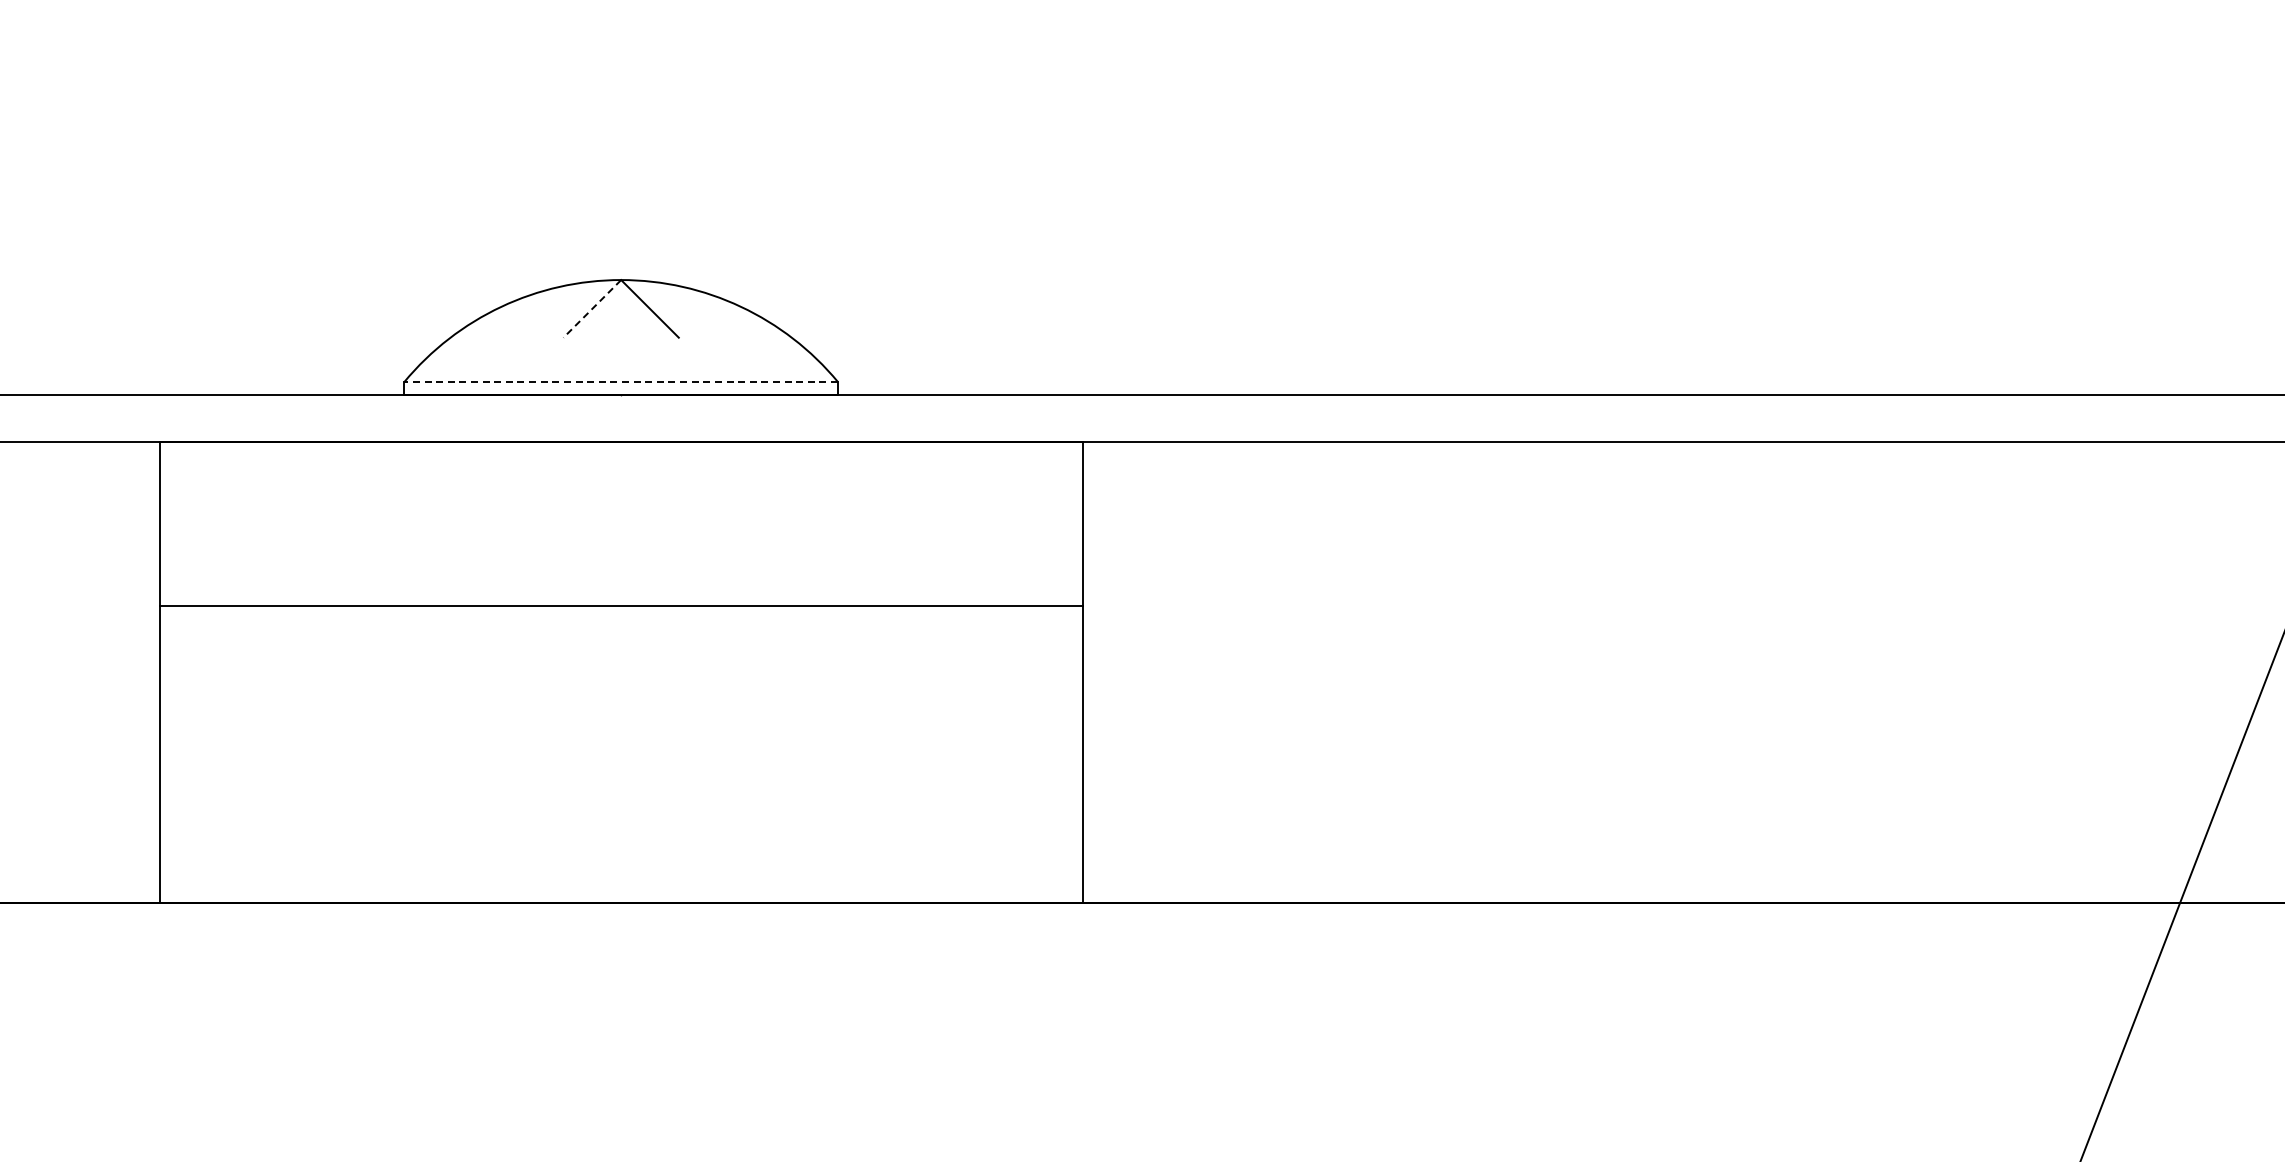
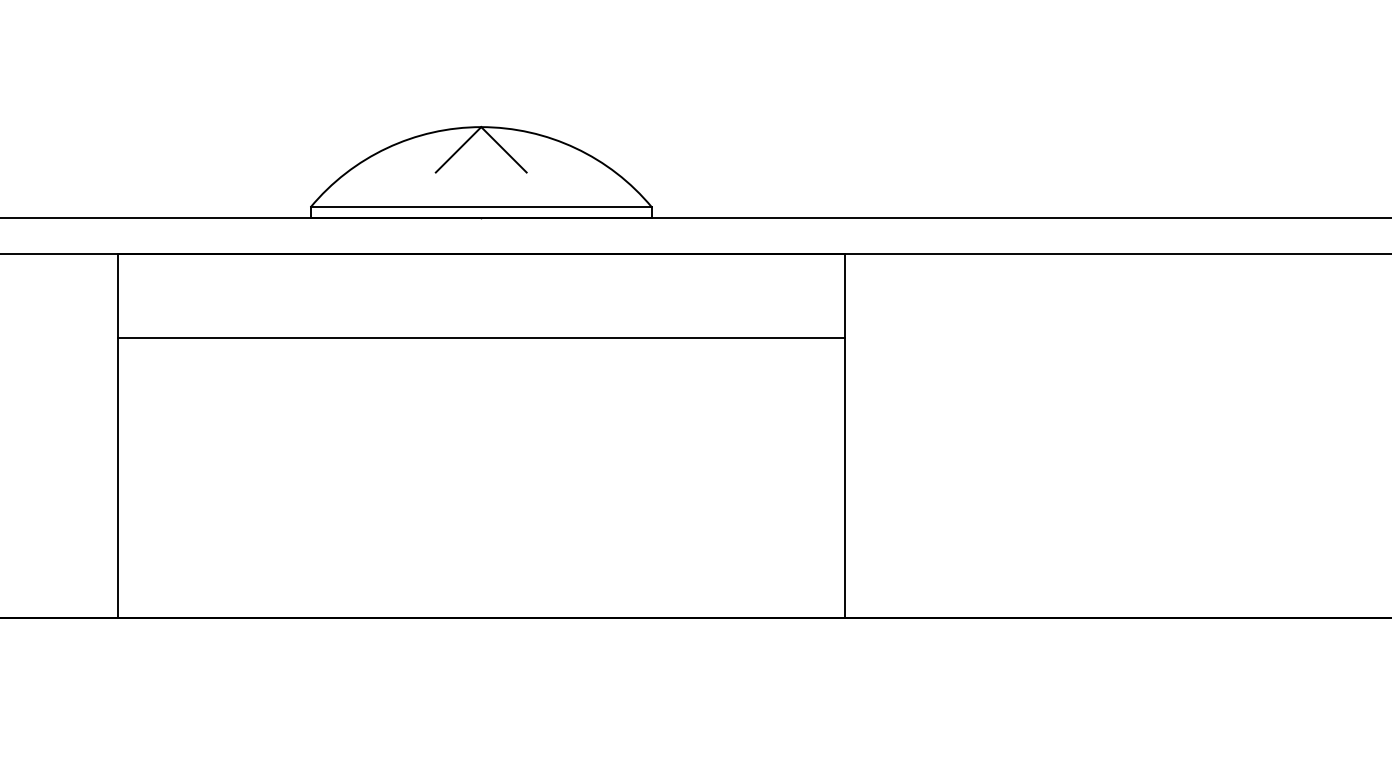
line: (592, 308) -> (458, 149), dashed -> solid
line: (621, 382) -> (481, 207), dashed -> solid
line: (620, 605) -> (480, 337), moved

